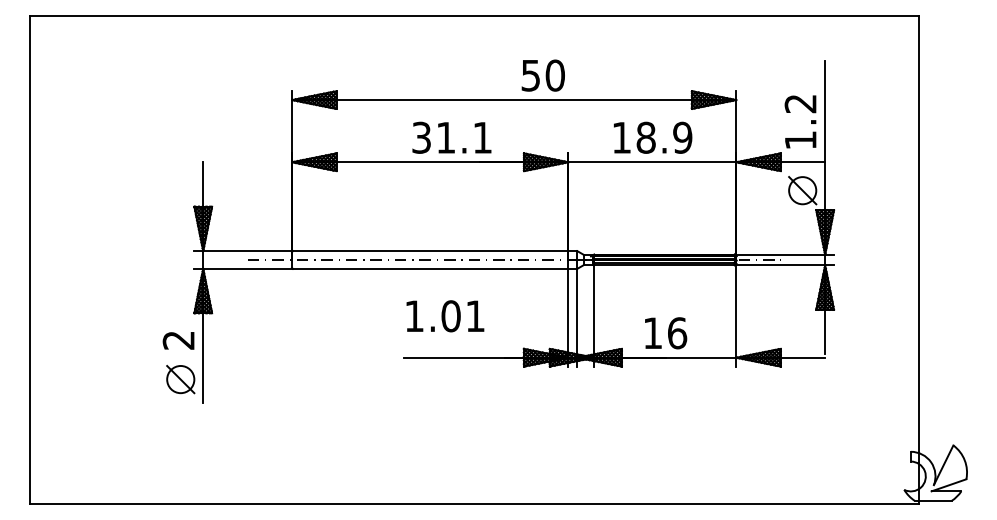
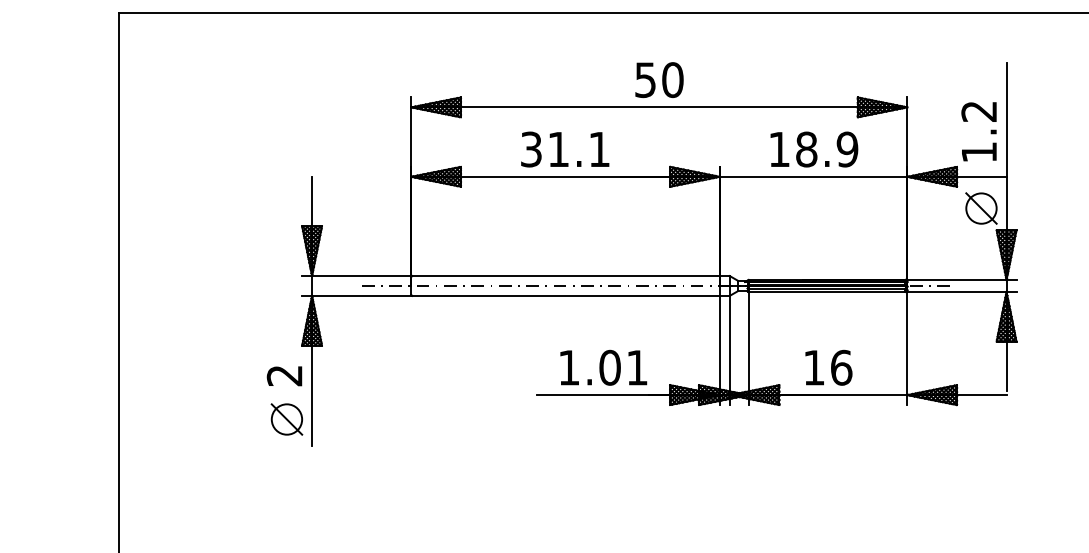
text: (542, 75) -> (658, 79), moved
text: (451, 137) -> (564, 149), moved
text: (445, 316) -> (603, 368), moved

